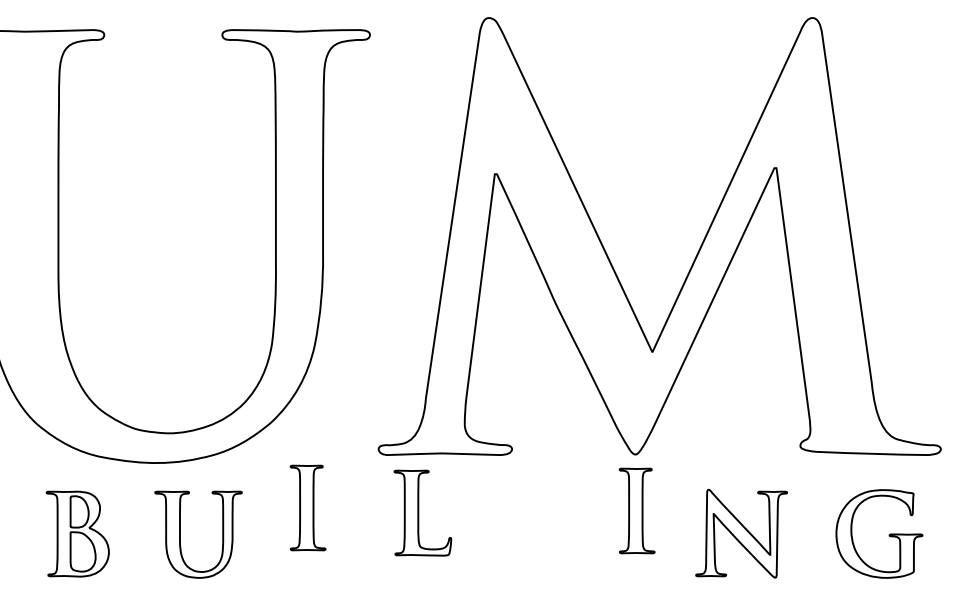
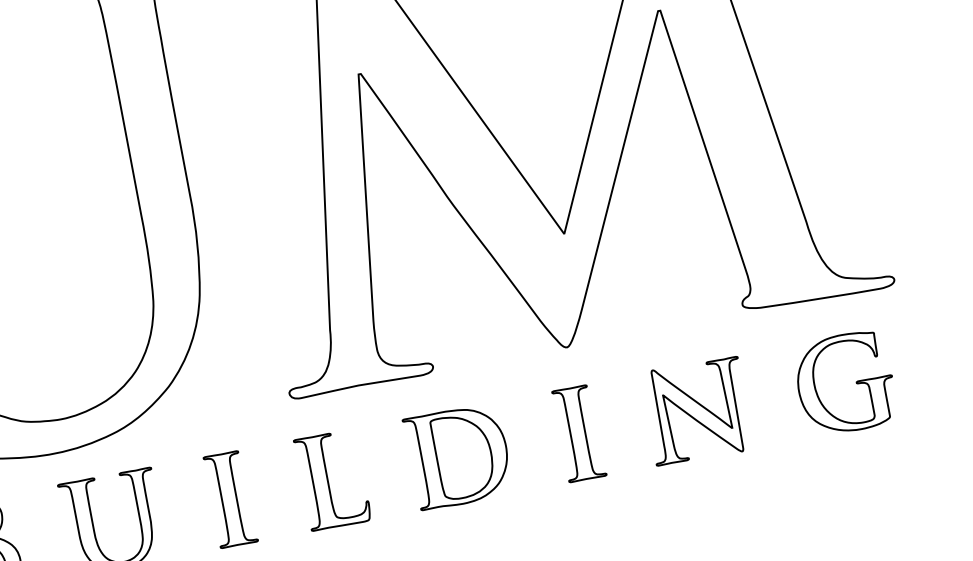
part: (307, 507) -> (230, 498), moved
part: (636, 510) -> (578, 433), moved
part: (422, 512) -> (332, 479), moved
part: (519, 534) -> (458, 456), added

